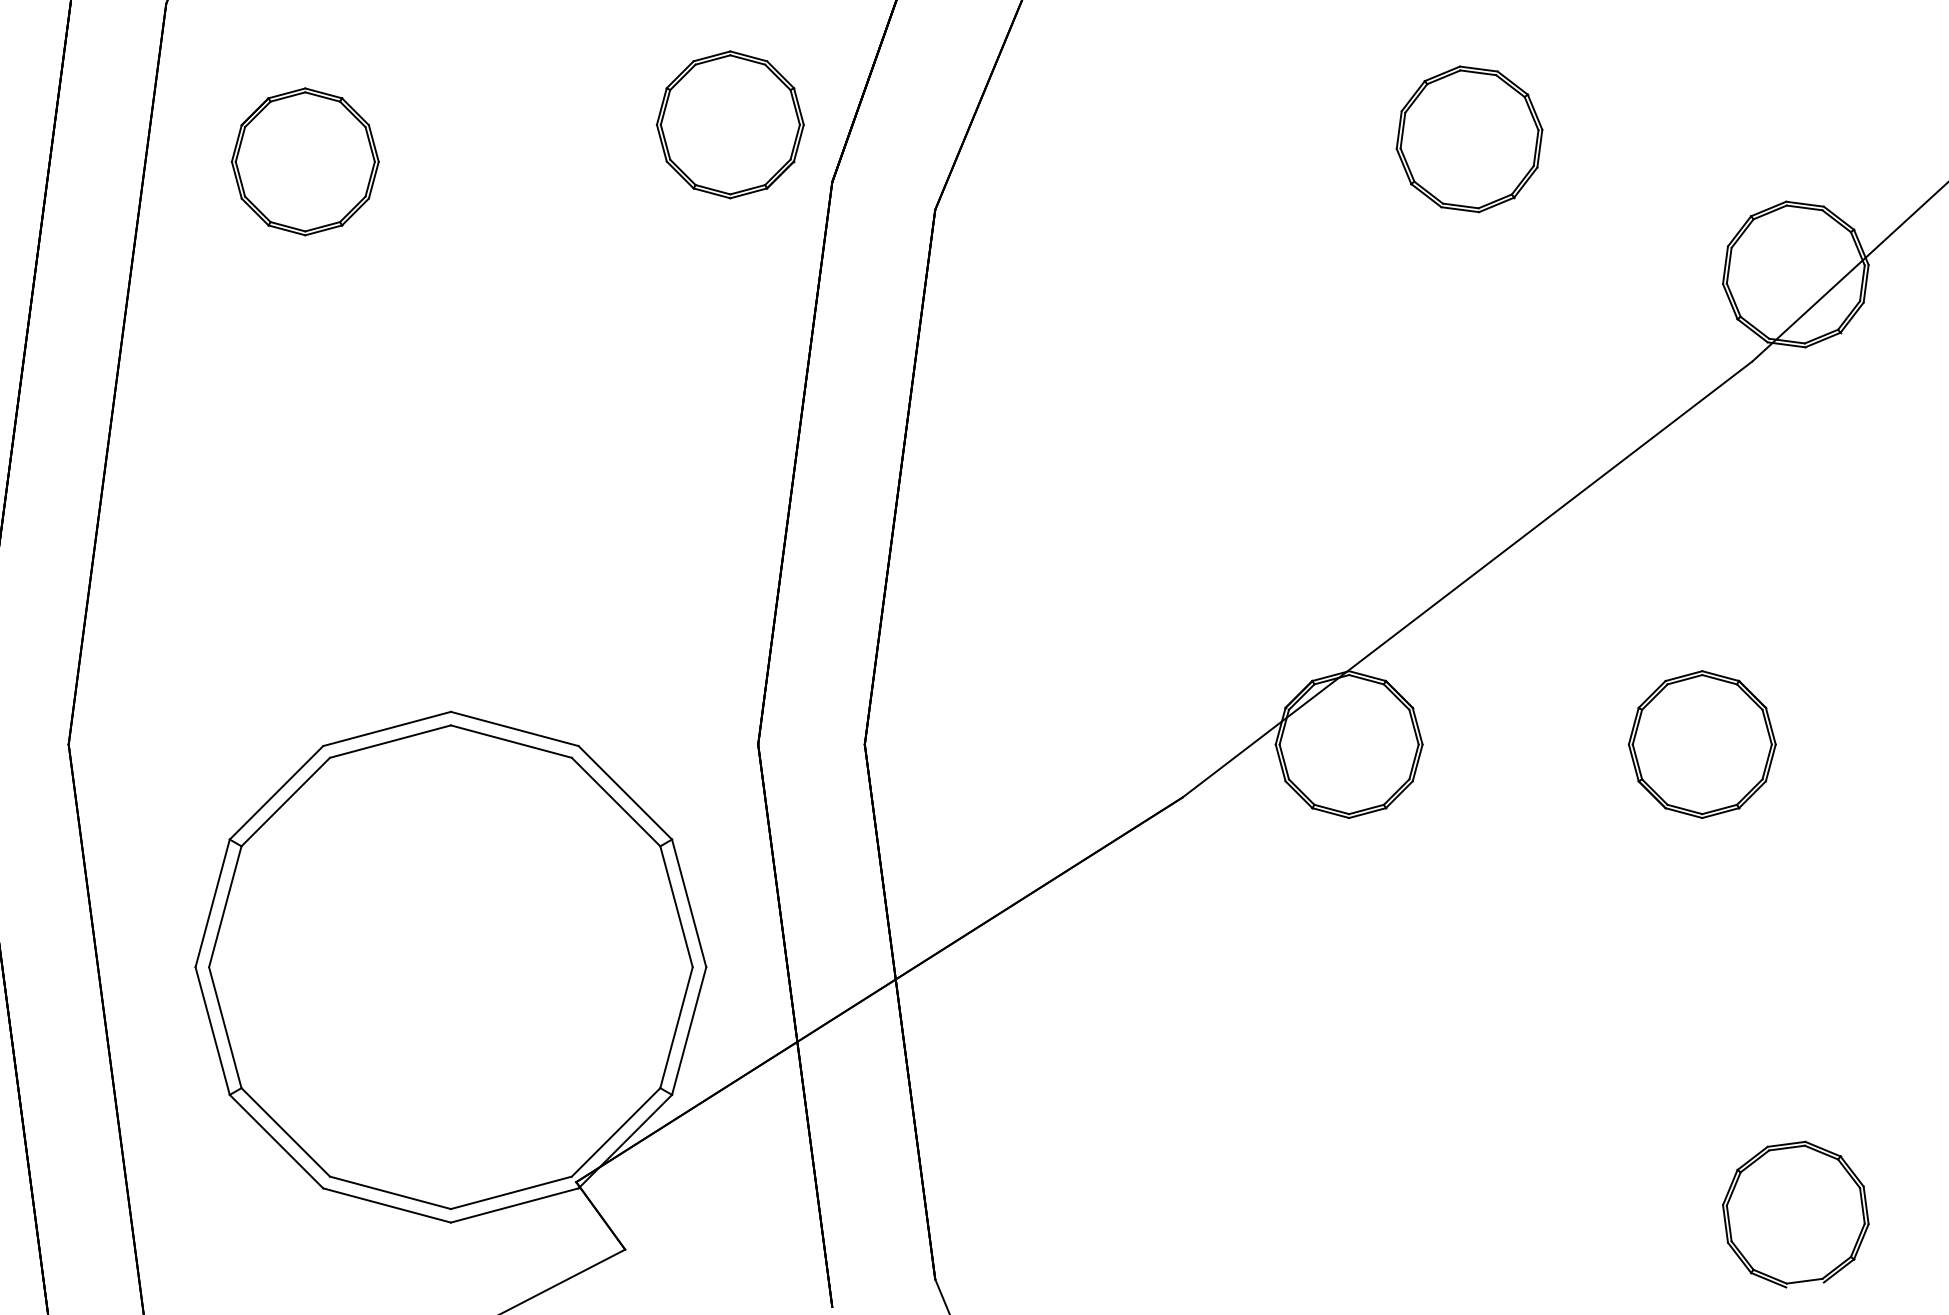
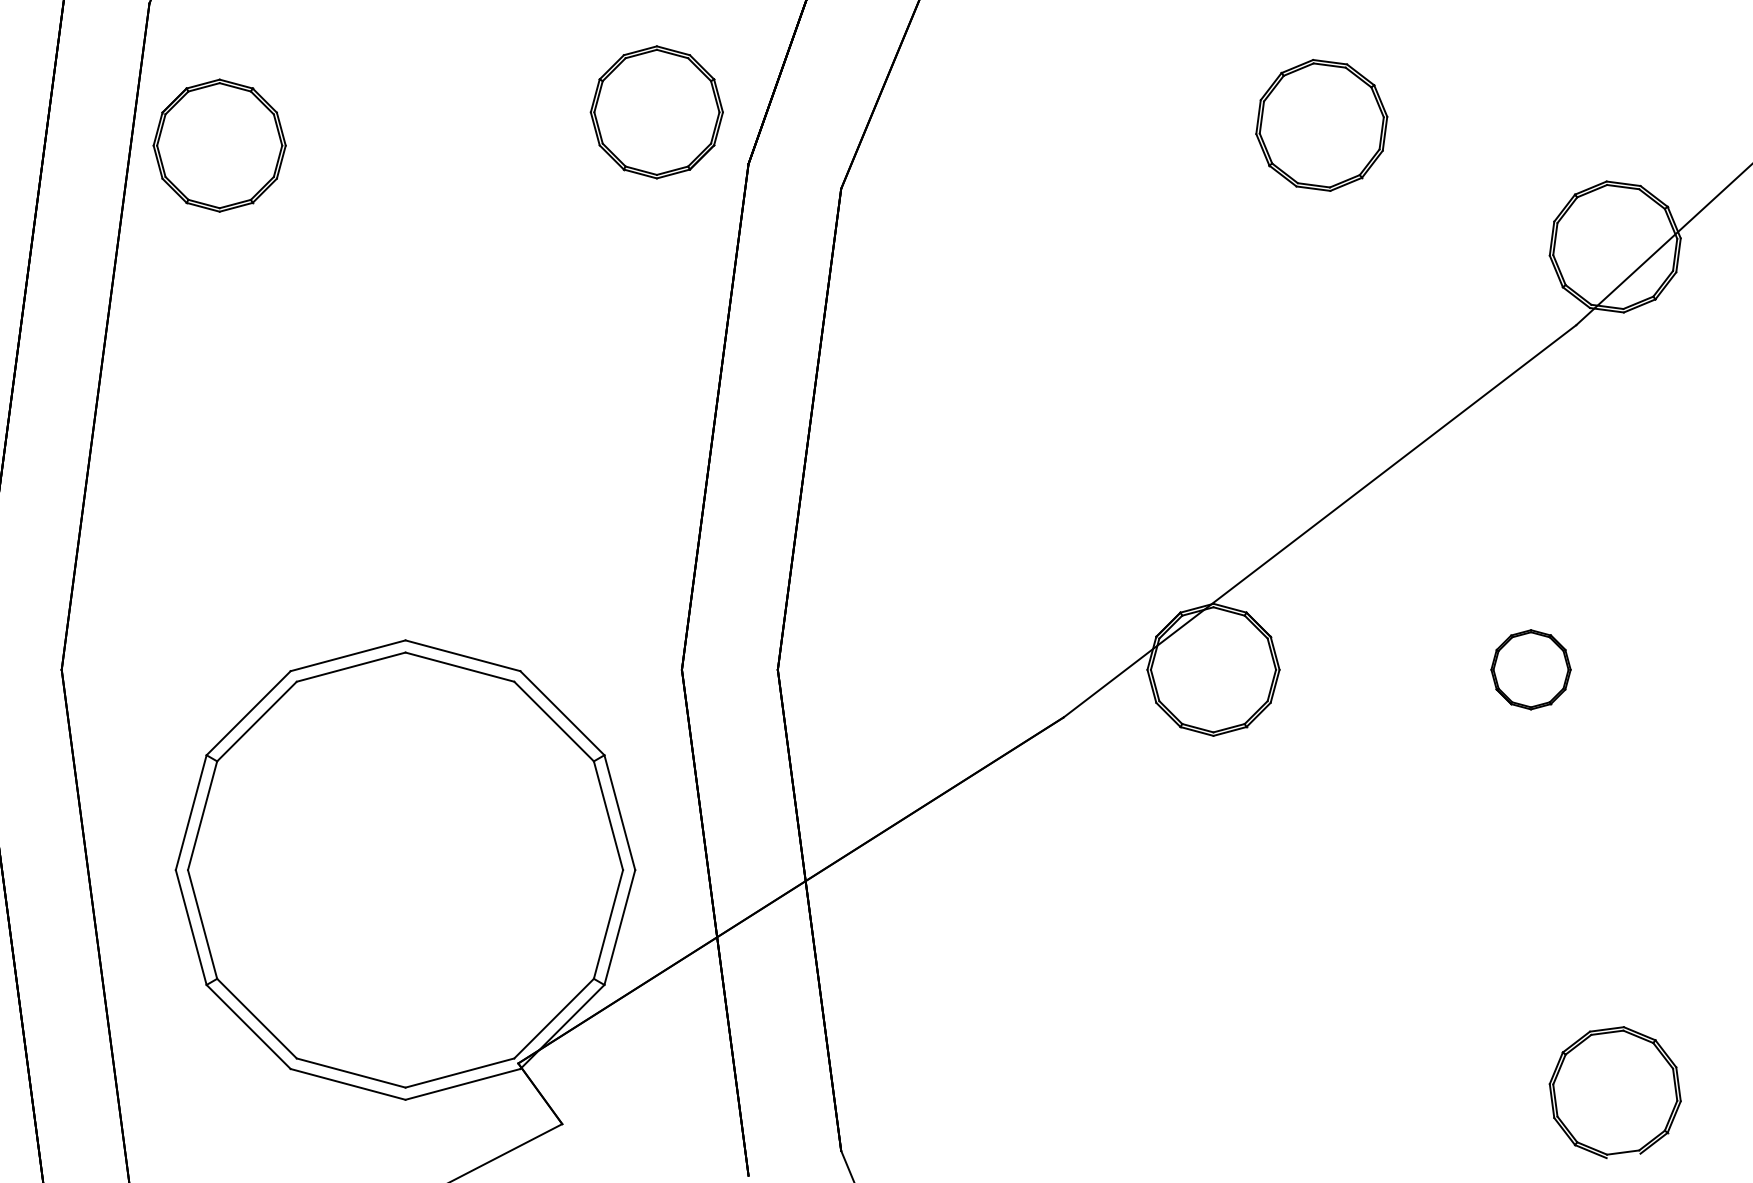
part: (304, 161) -> (218, 145), moved
part: (1701, 744) -> (1530, 669), size x0.6

